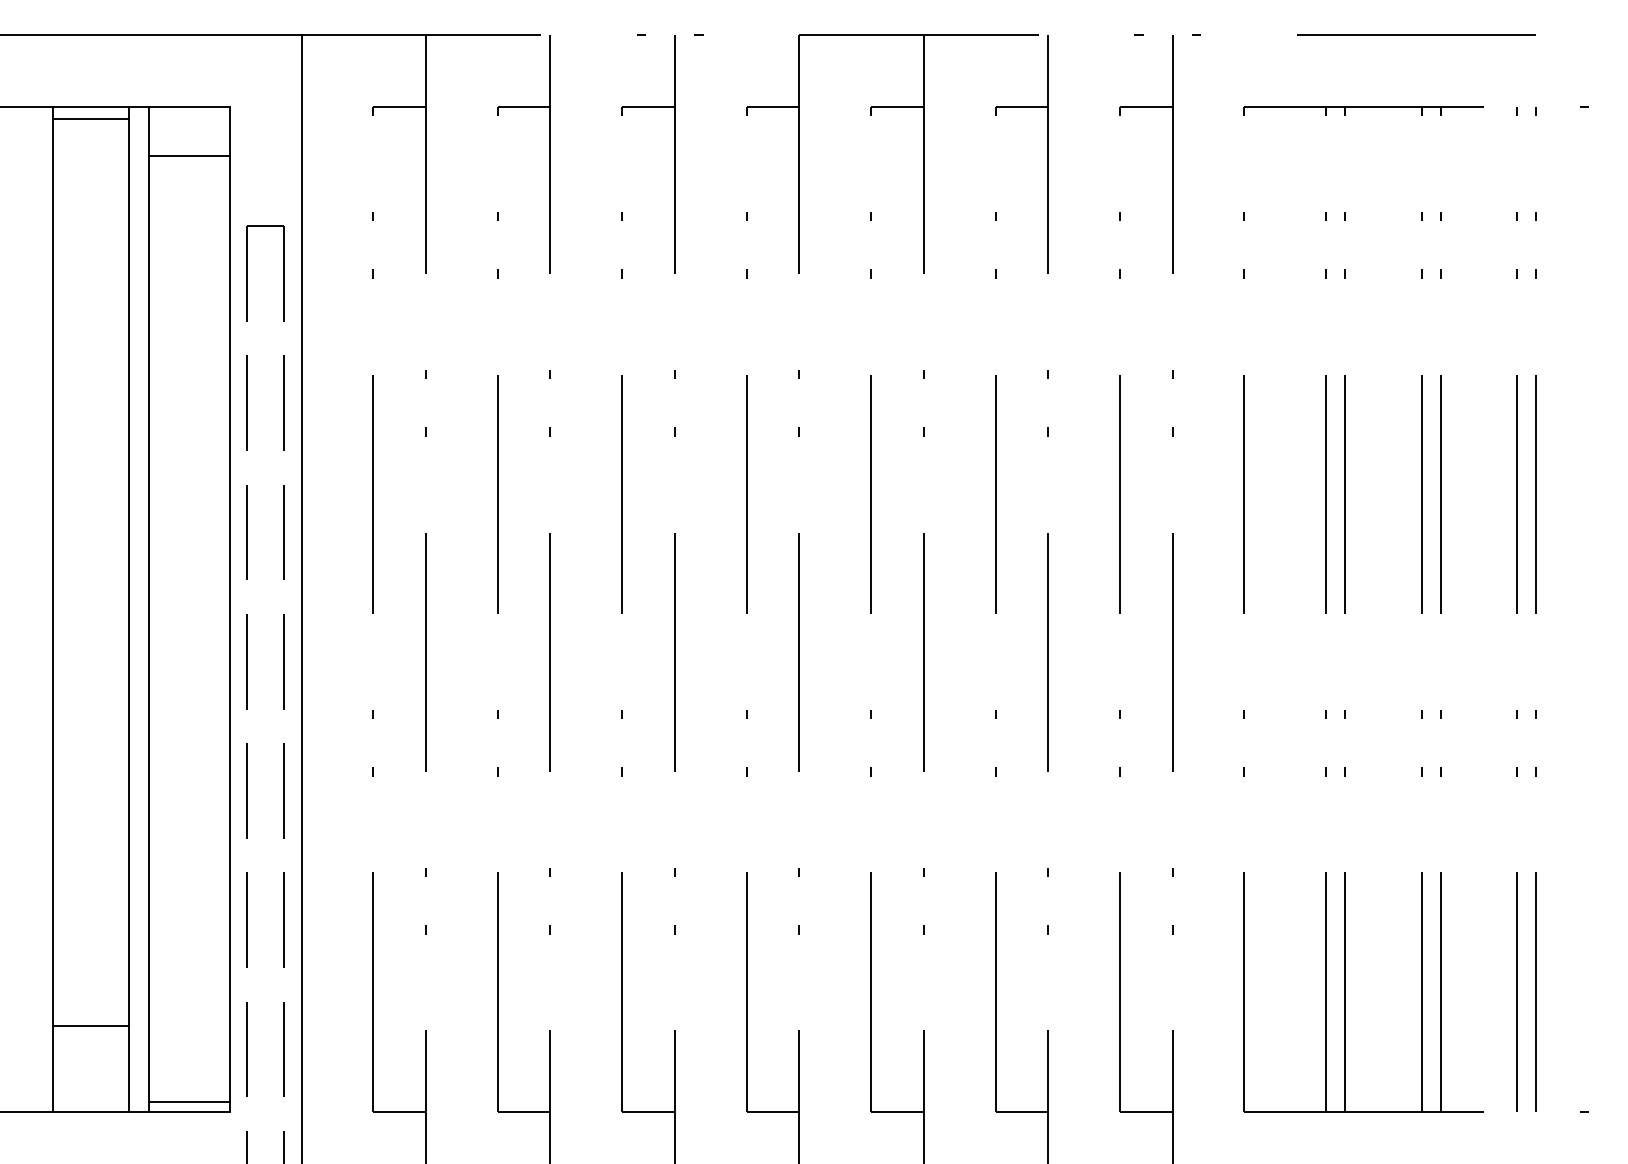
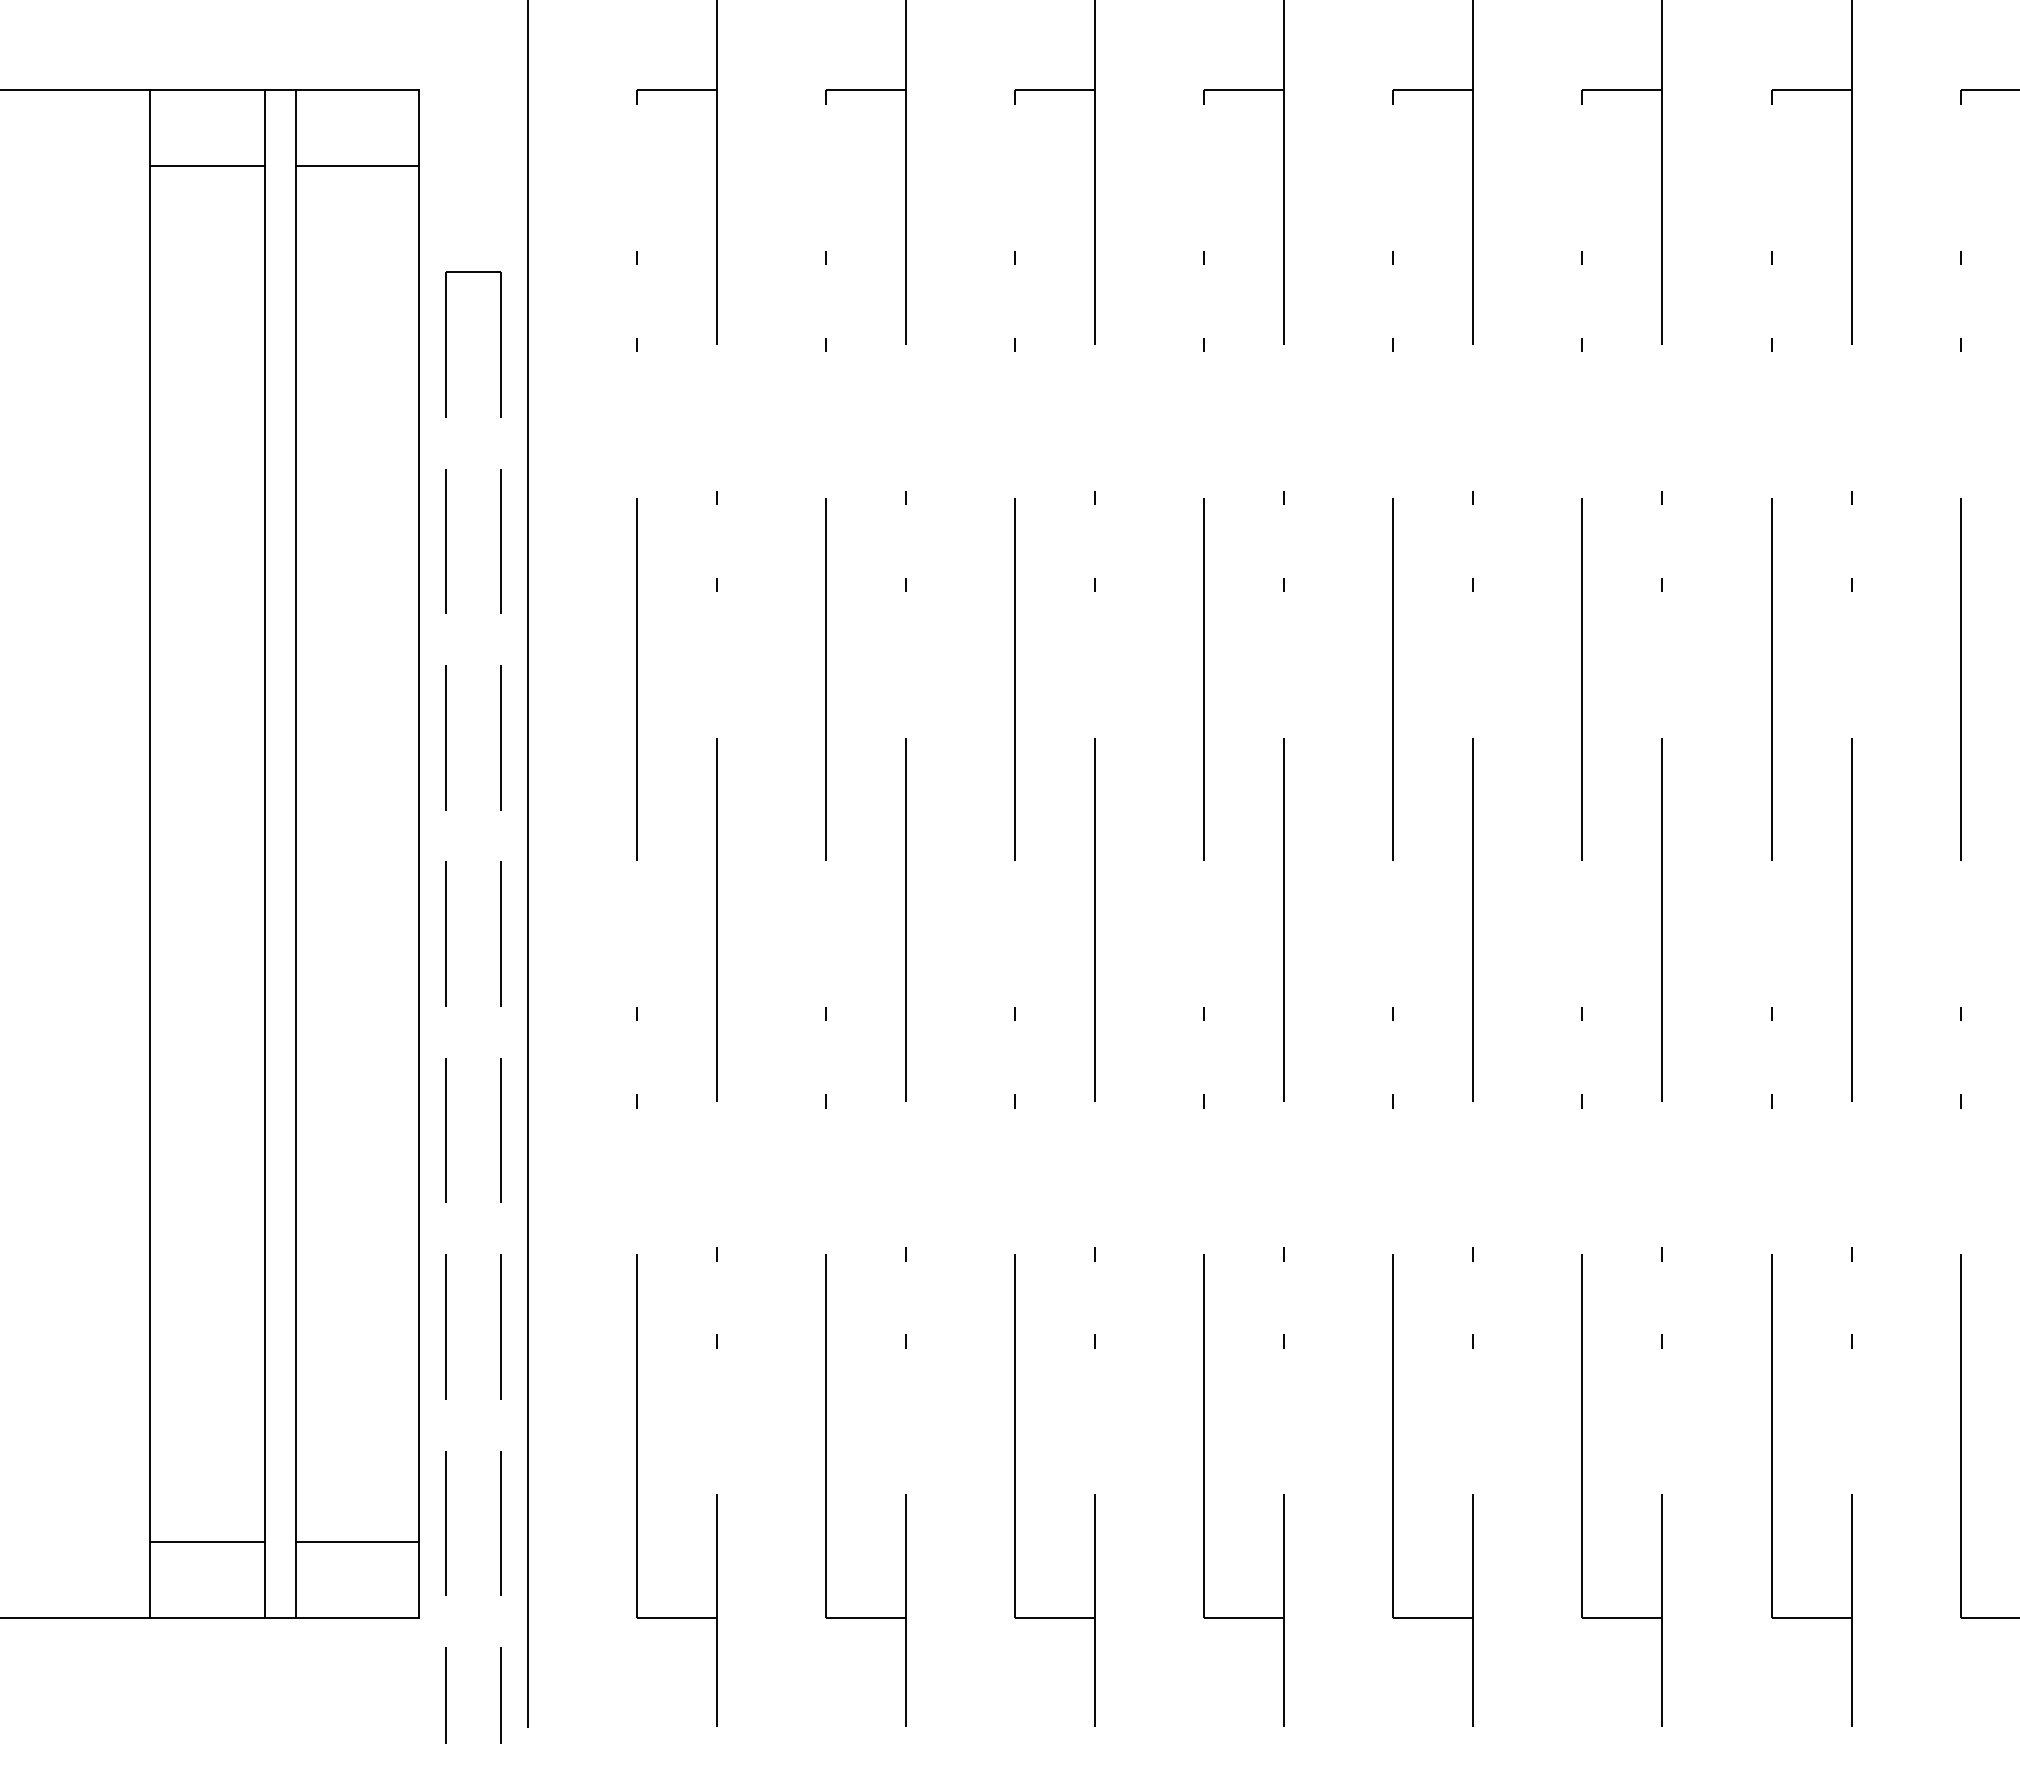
line: (90, 119) -> (207, 166), moved
line: (90, 1025) -> (207, 1541), moved
line: (188, 1101) -> (356, 1541), moved

